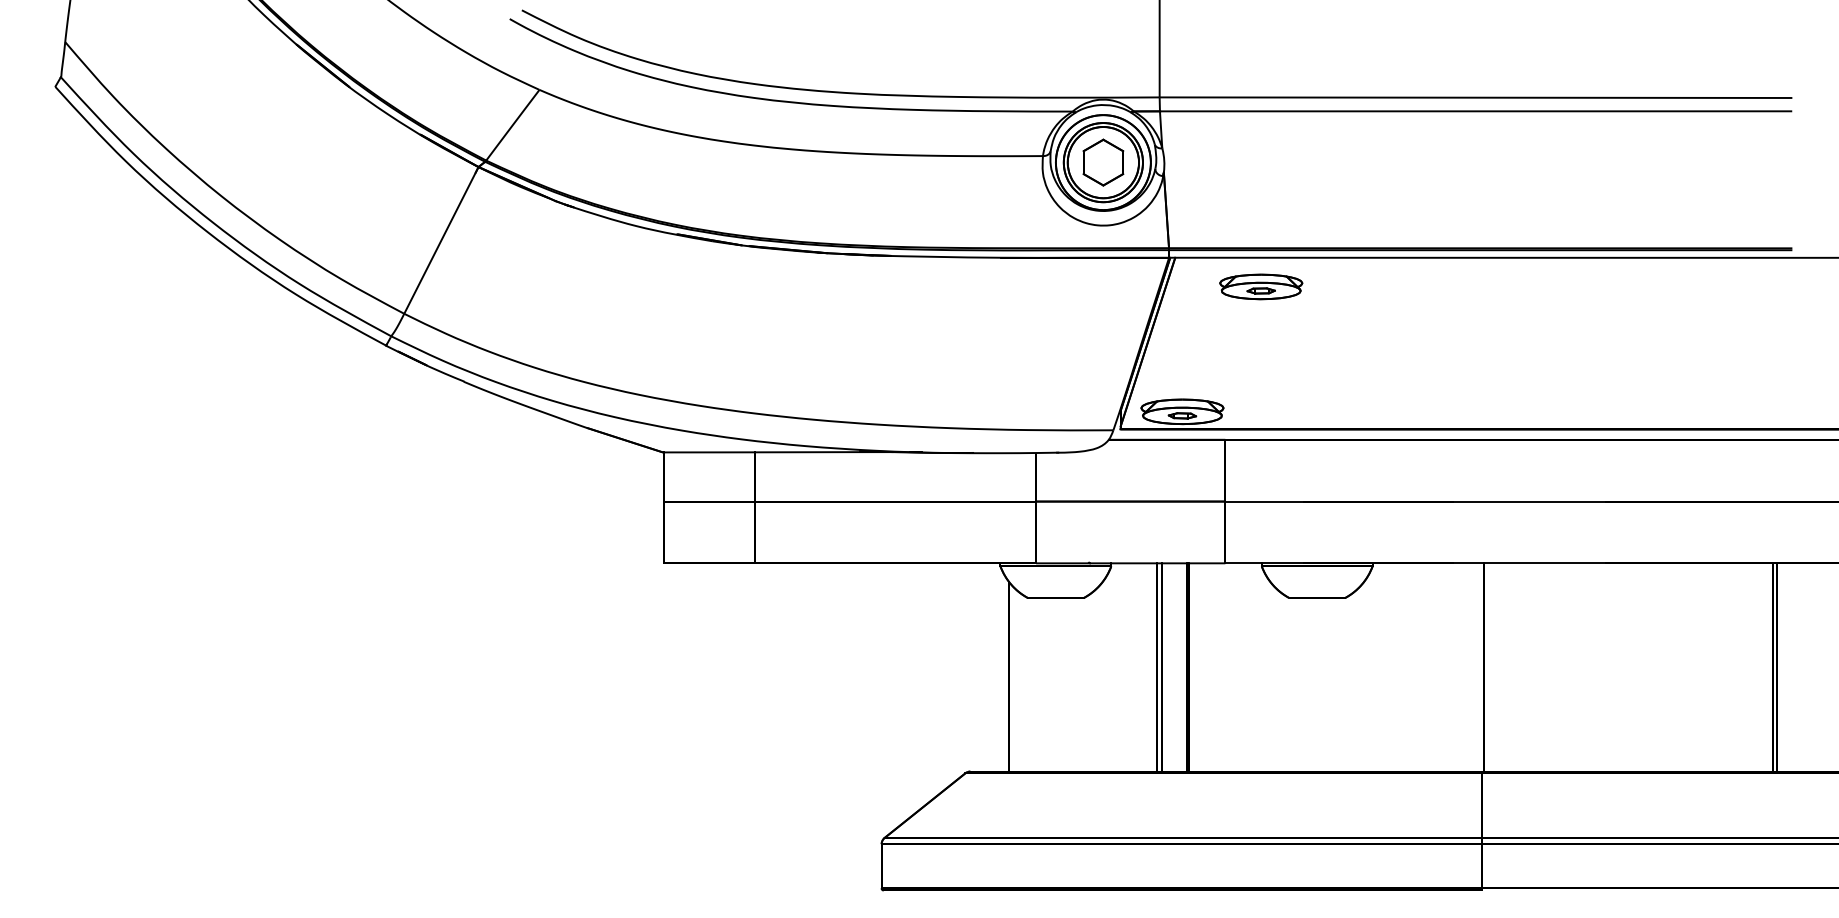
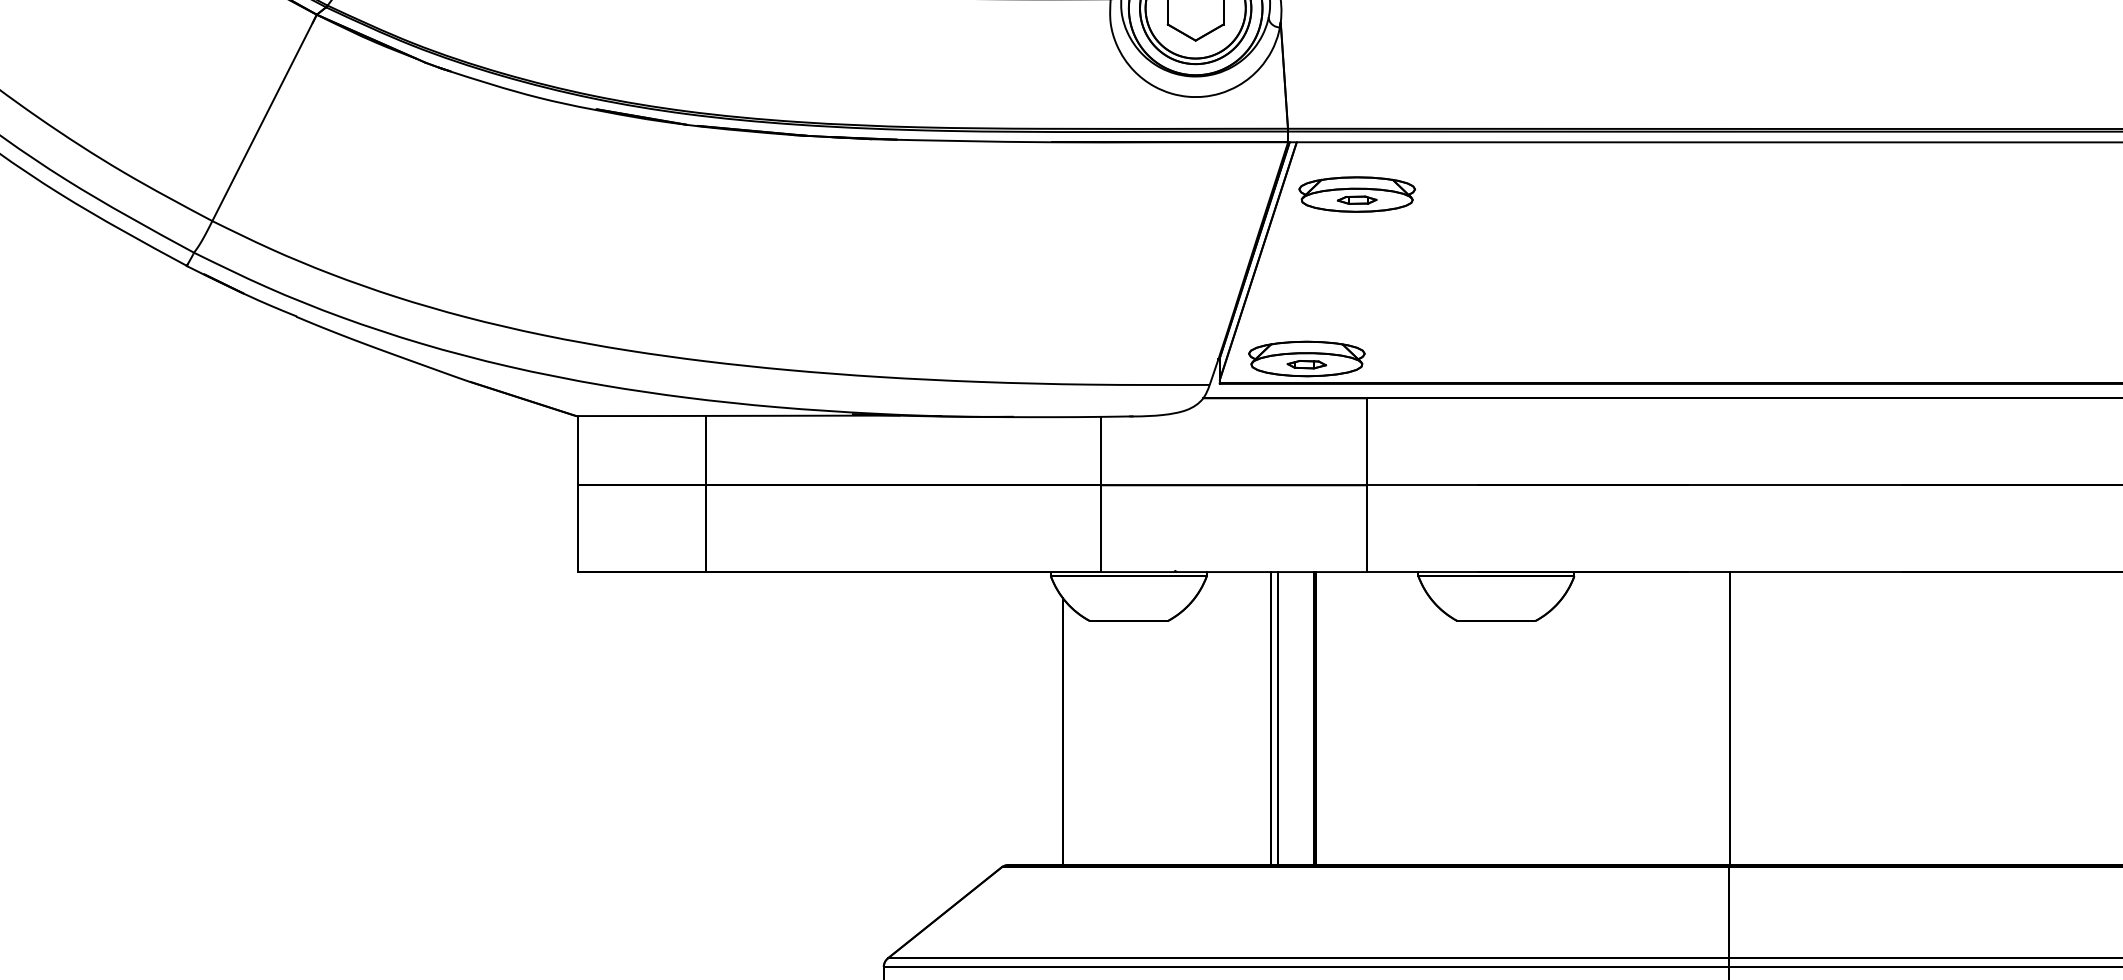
part: (1261, 286) -> (1357, 193), moved

